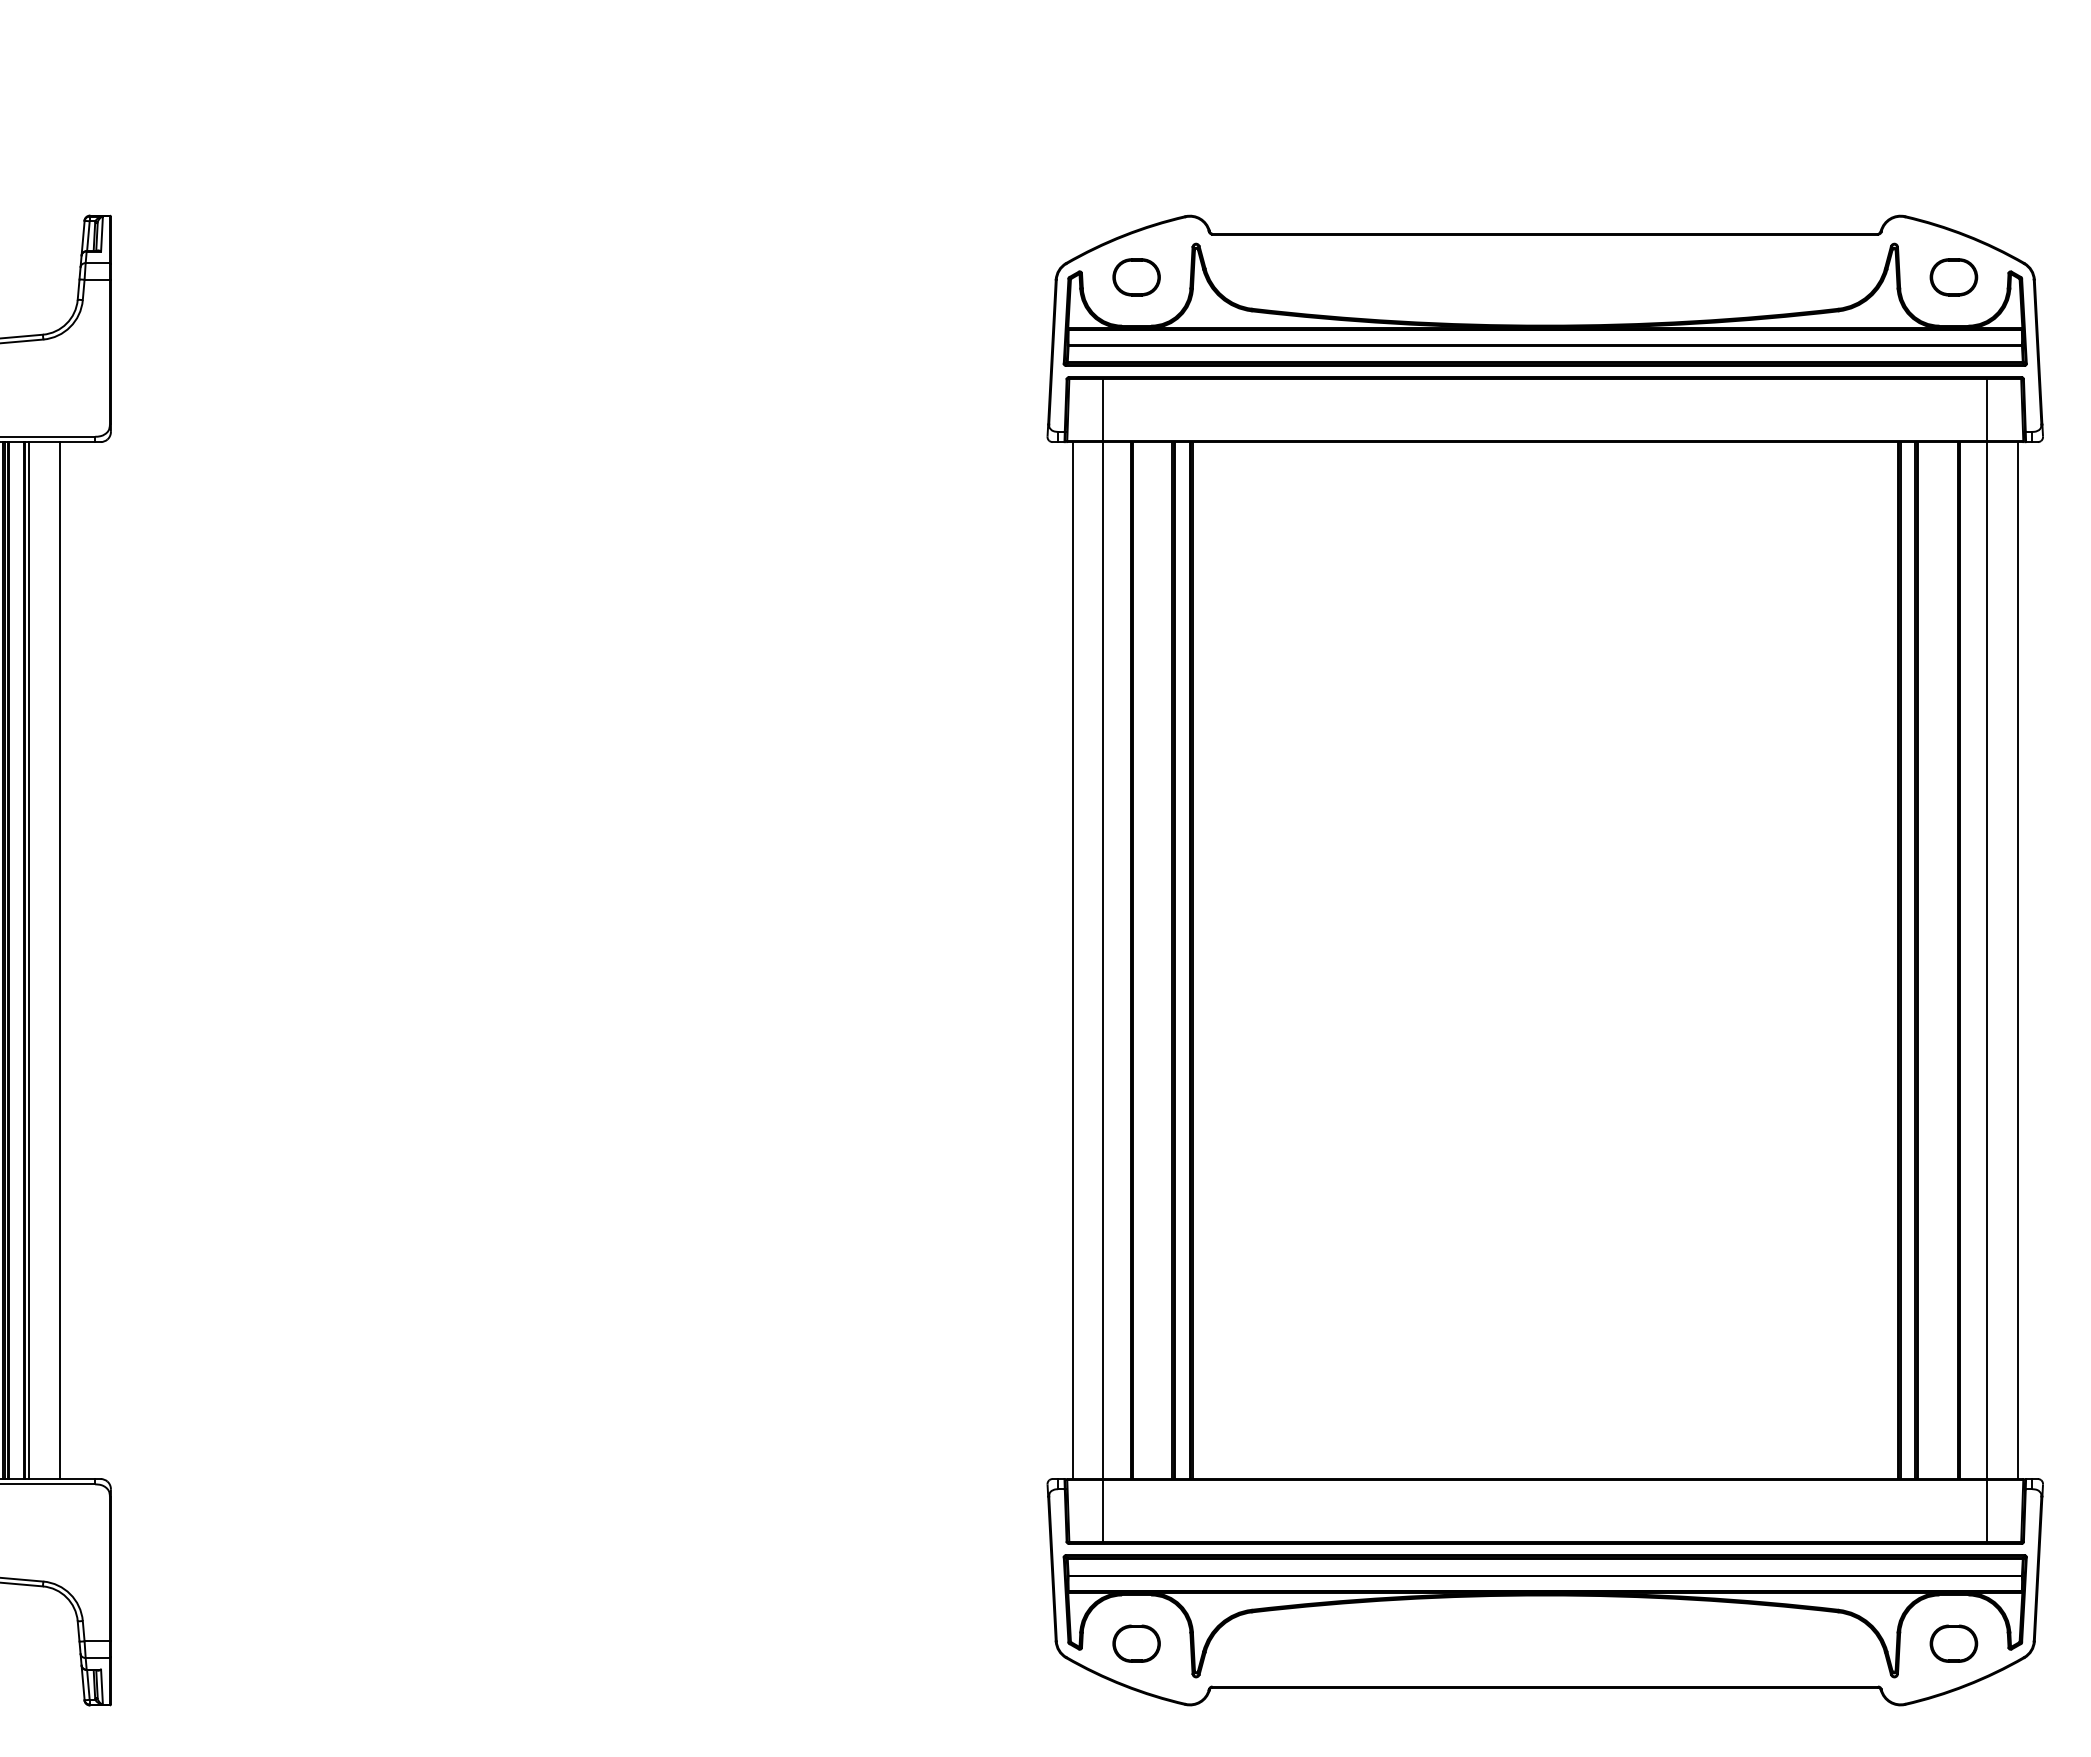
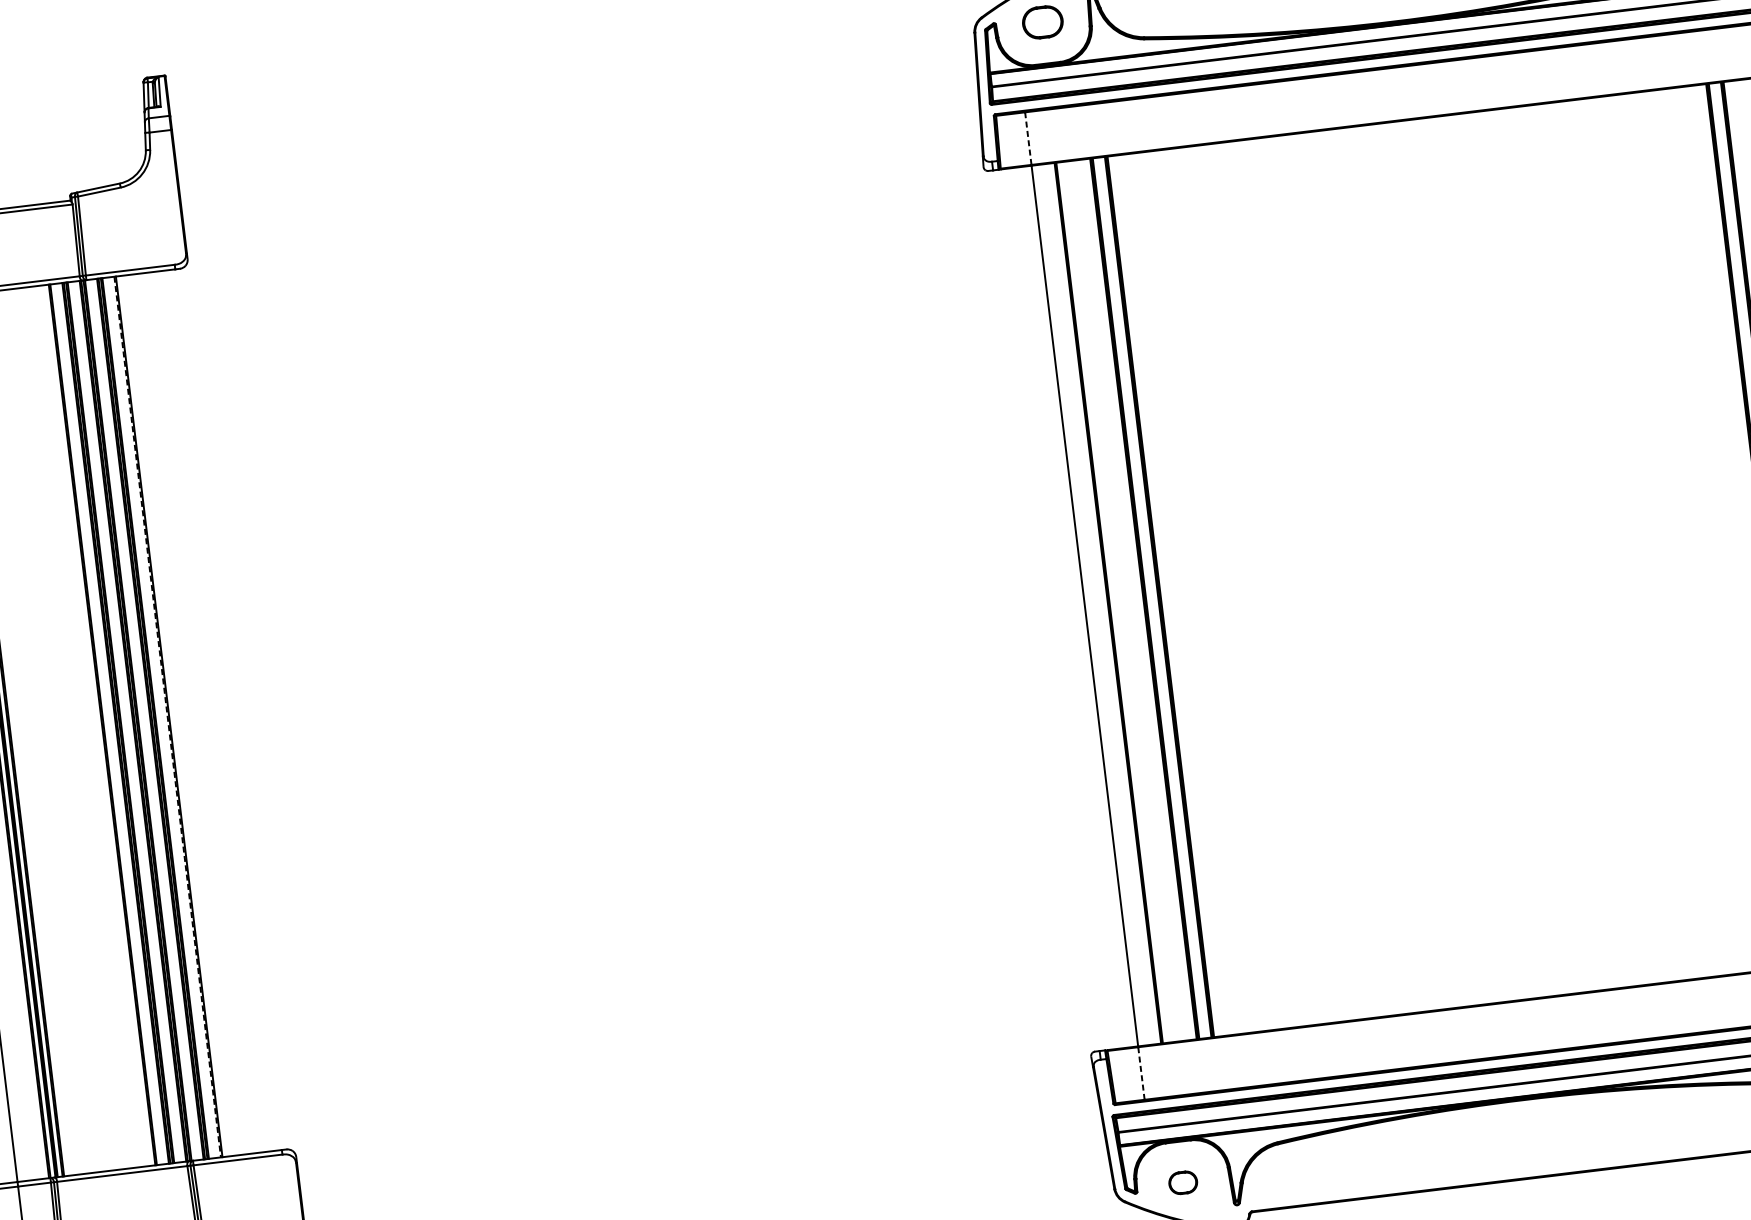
line: (1103, 410) -> (1028, 138), solid -> dashed
line: (29, 960) -> (172, 716), removed
line: (59, 960) -> (198, 713), removed
line: (1072, 960) -> (1058, 609), removed
line: (23, 961) -> (167, 717), solid -> dashed
line: (1103, 1510) -> (1141, 1073), solid -> dashed
part: (1136, 1643) -> (1183, 1182), size x0.7

